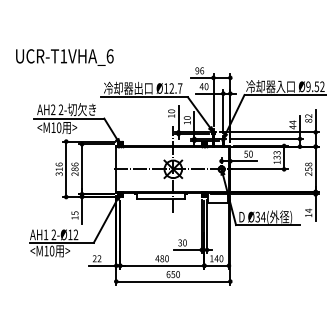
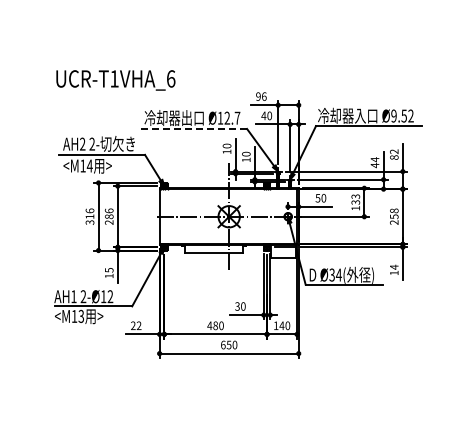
text: (64, 57) -> (115, 80), moved
line: (144, 97) -> (194, 129), solid -> dashed
text: (58, 127) -> (89, 165), <M10 -> <M14
text: (52, 251) -> (81, 316), <M10 -> <M13

